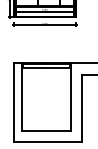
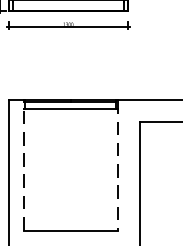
line: (21, 96) -> (23, 164), solid -> dashed
line: (70, 96) -> (117, 164), solid -> dashed

